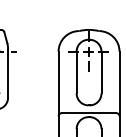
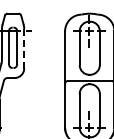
line: (8, 72) -> (24, 48), solid -> dashed

